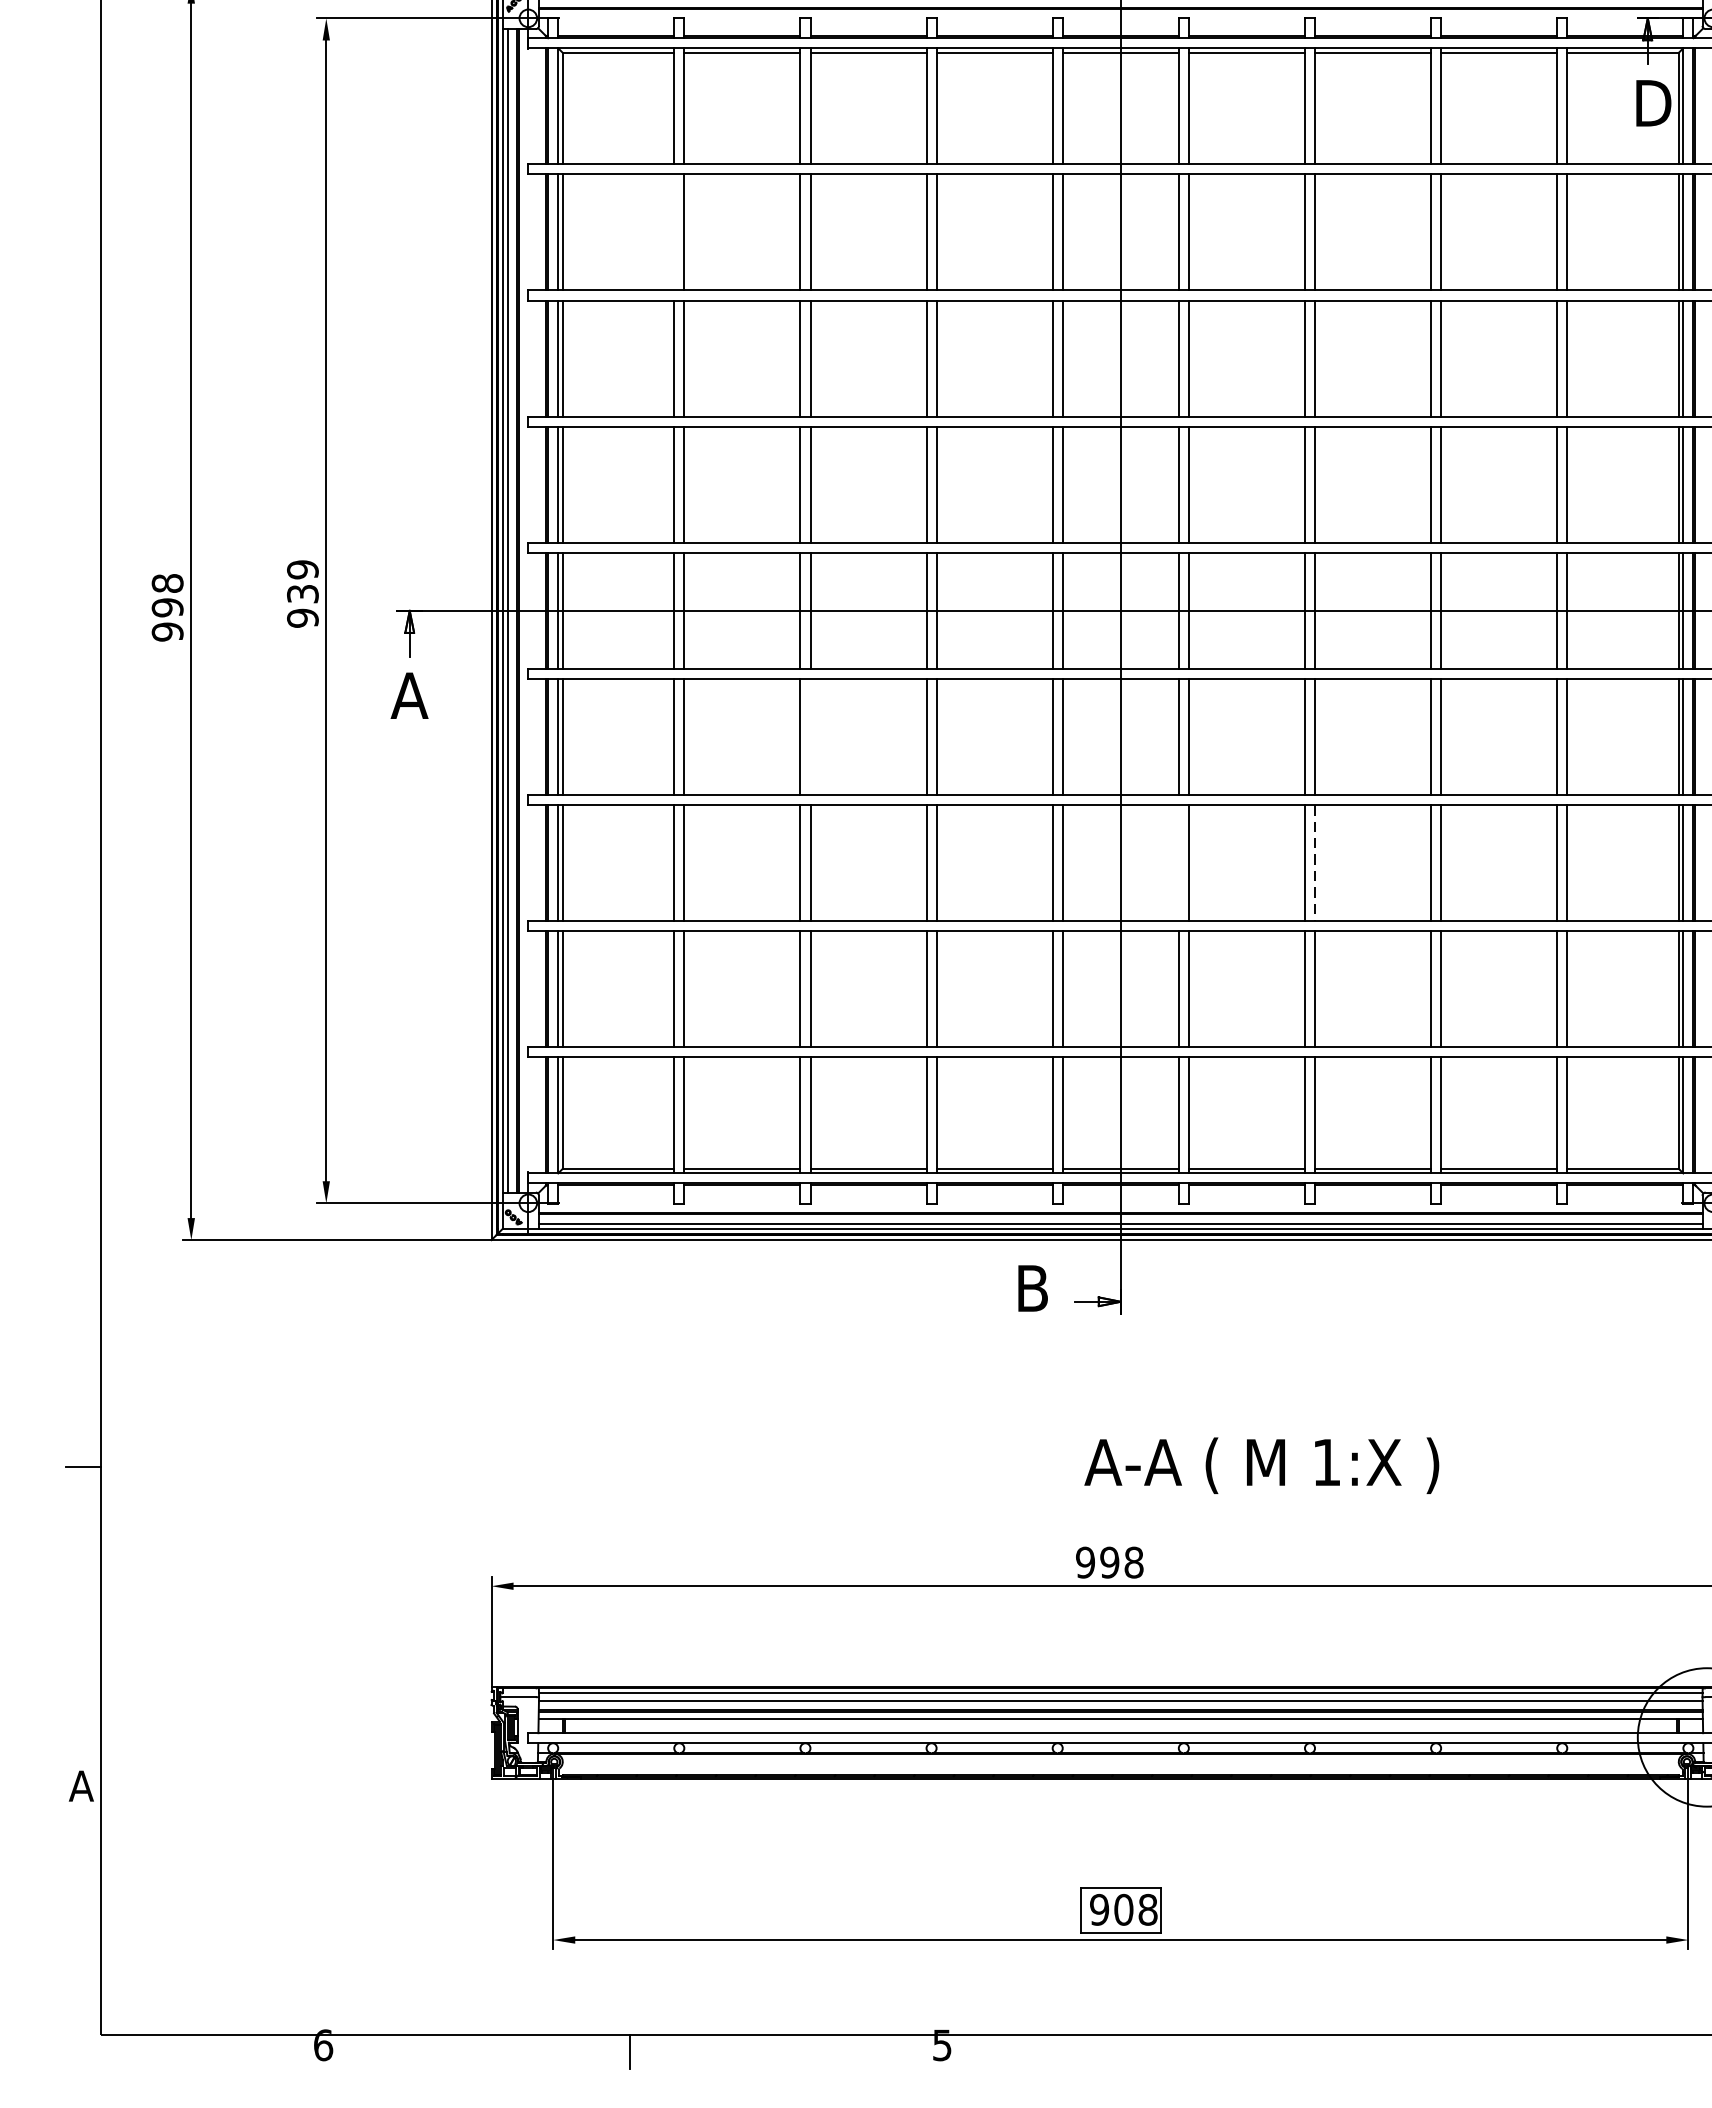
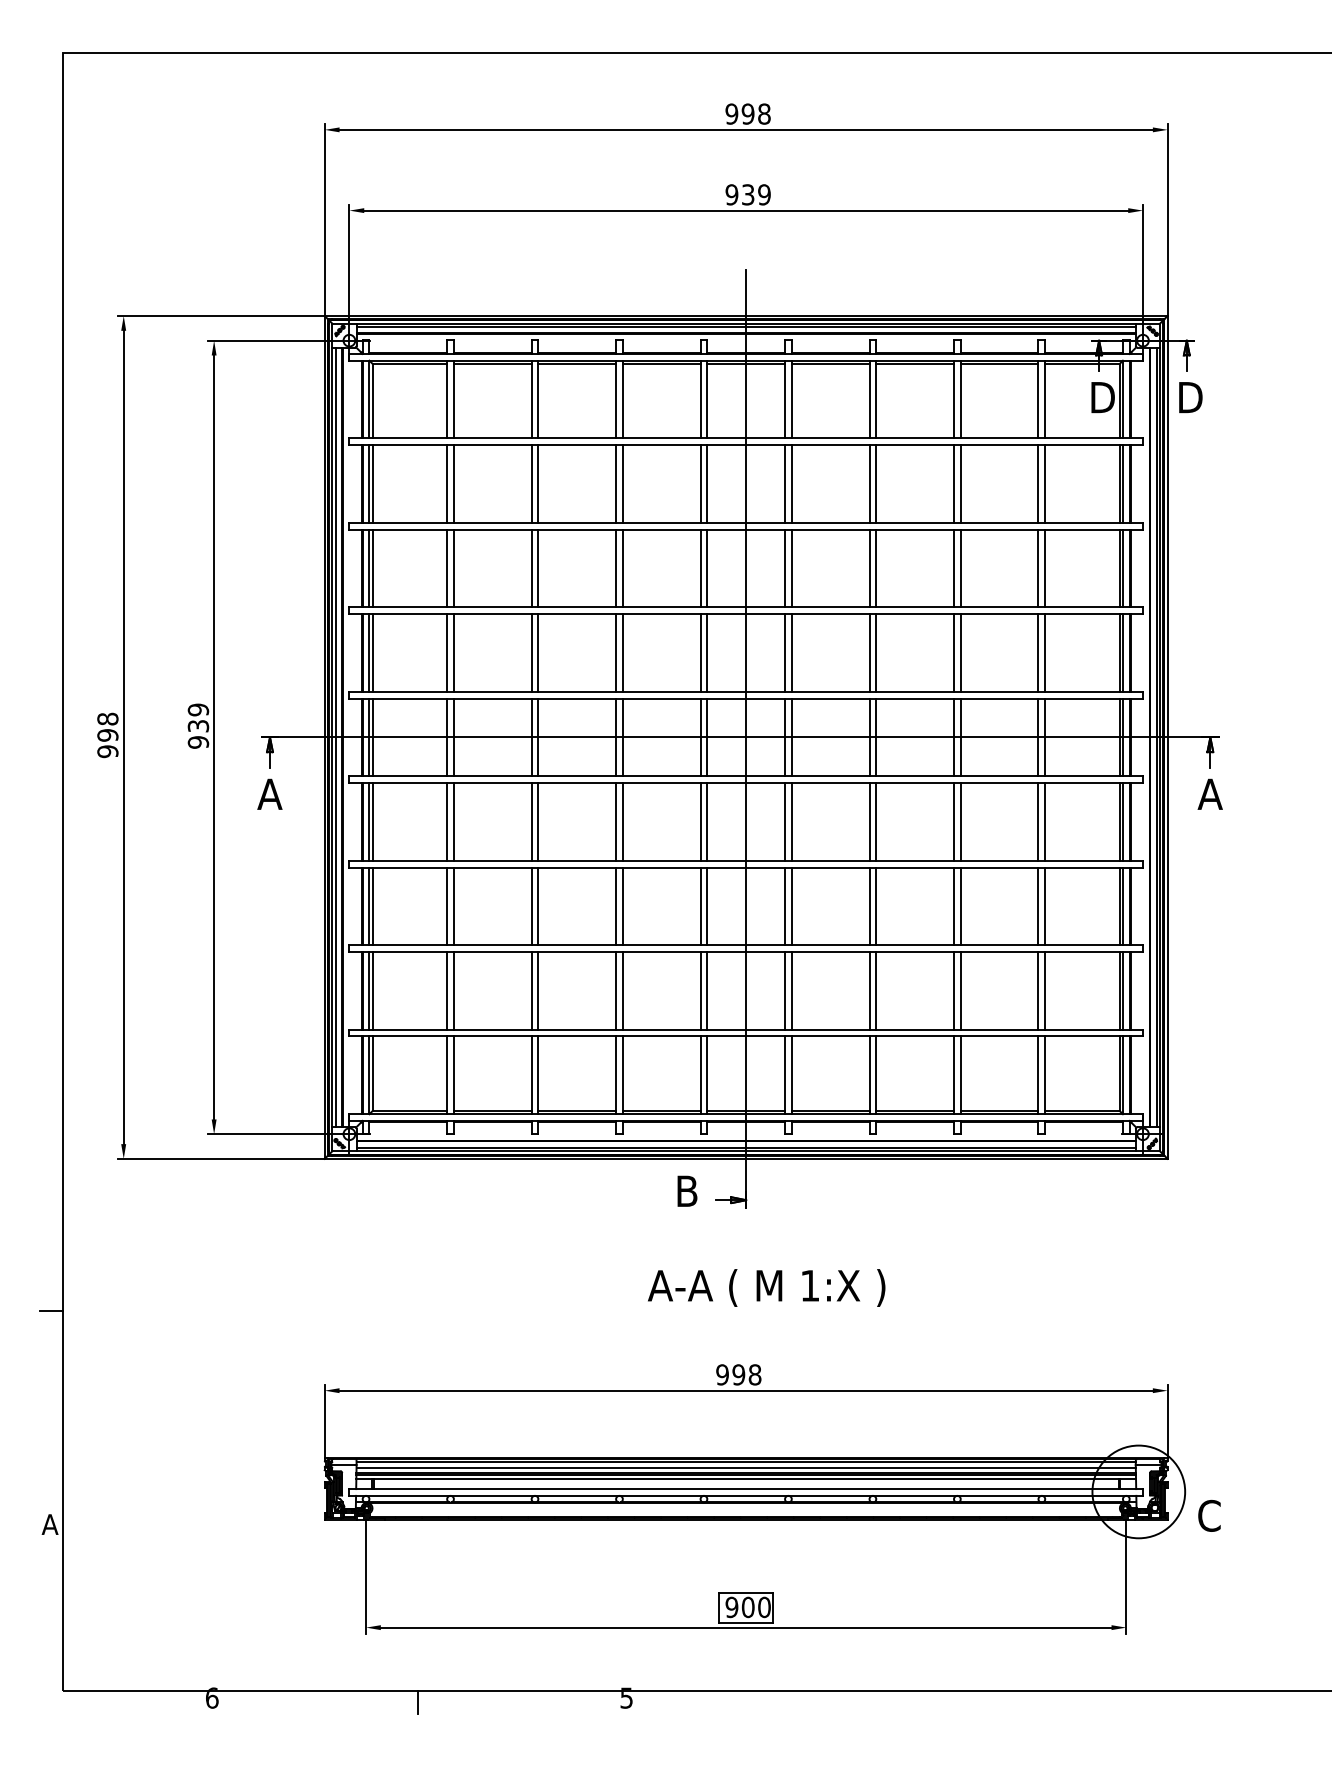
line: (674, 231) -> (447, 483), added
line: (810, 736) -> (538, 821), added
line: (1179, 863) -> (785, 906), added
line: (1315, 863) -> (876, 906), dashed -> solid
text: (1261, 1465) -> (766, 1287), moved
text: (1148, 1909) -> (764, 1607), 908 -> 900

